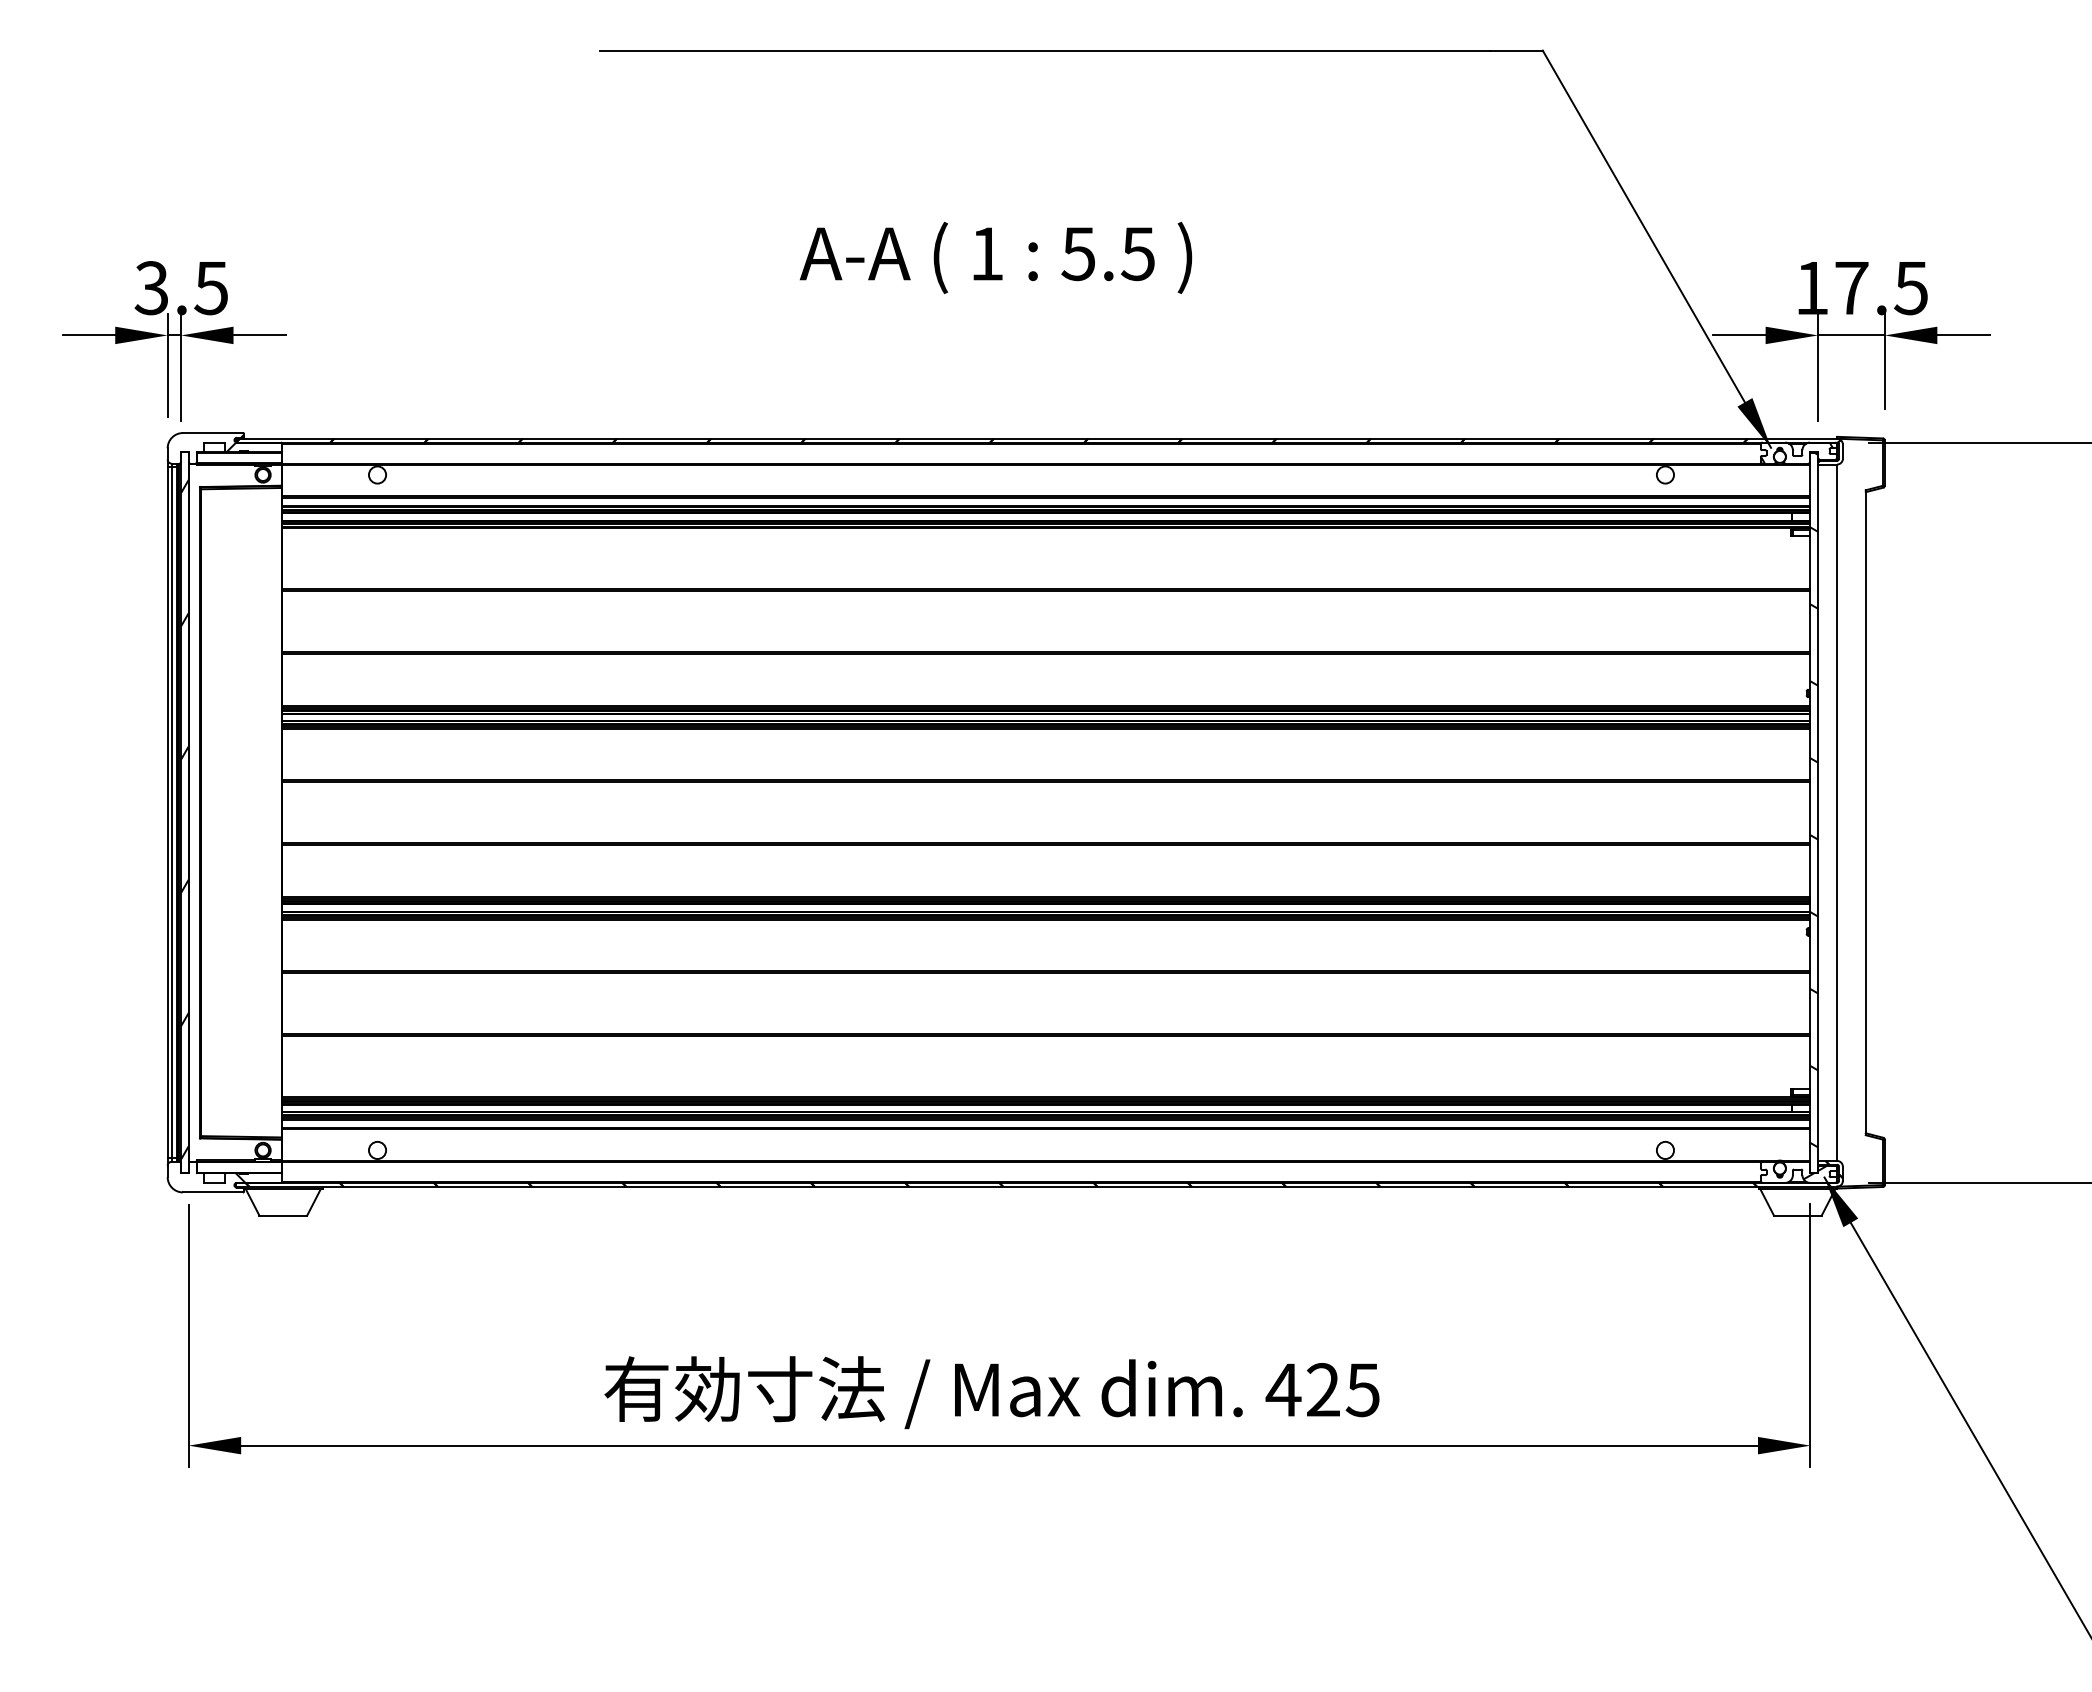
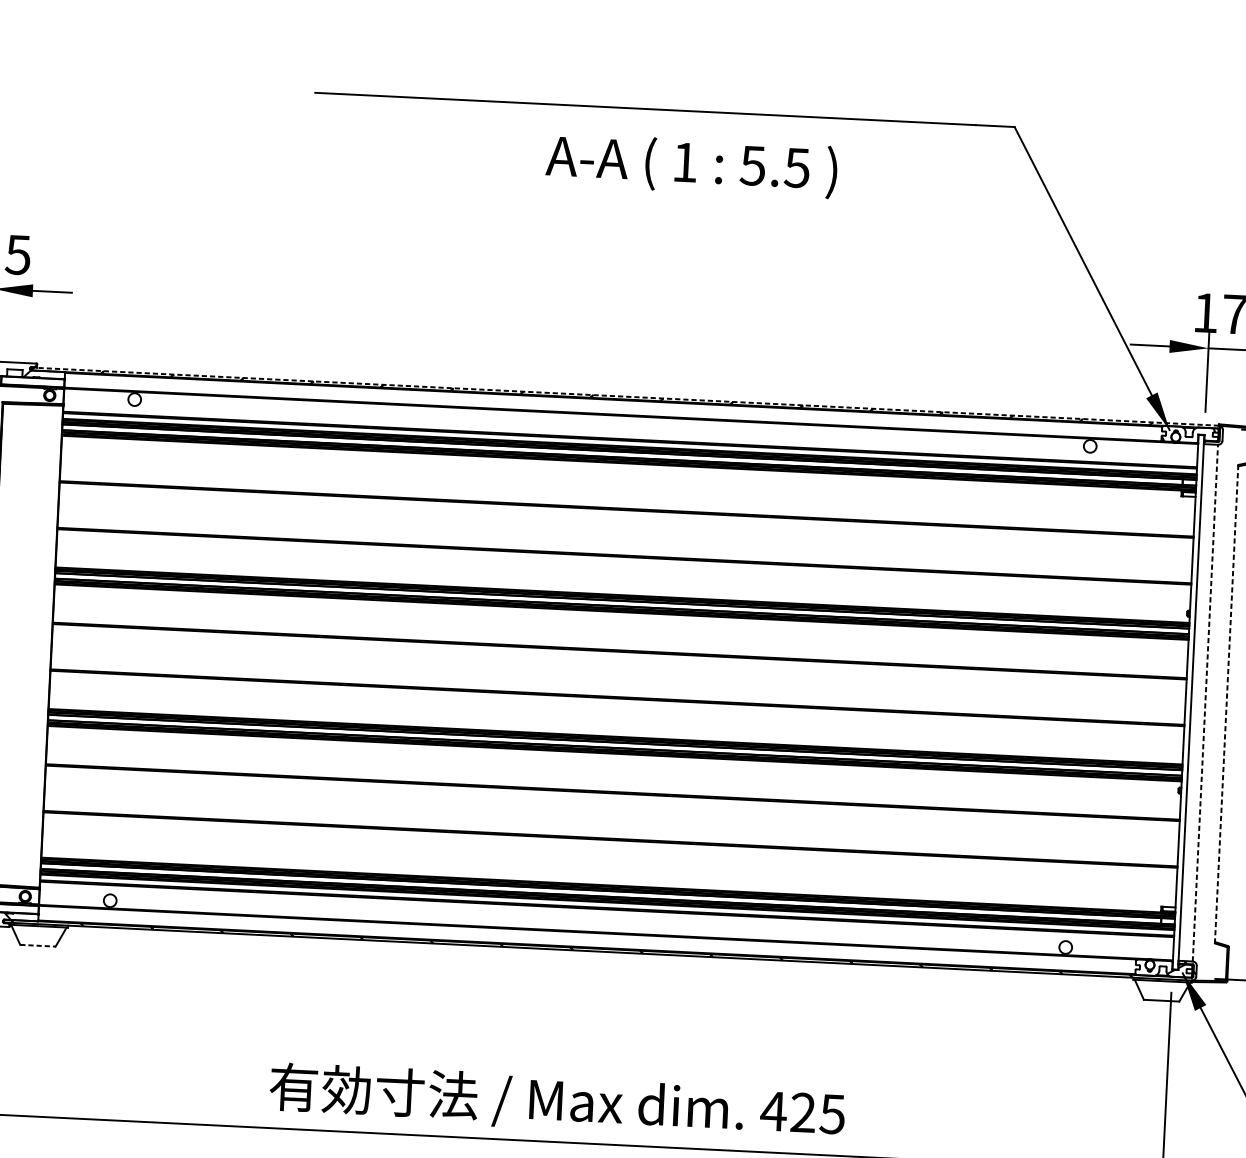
text: (995, 257) -> (691, 165), moved
line: (1036, 438) -> (624, 396), solid -> dashed
hatch: (1814, 799) -> (1189, 692), removed
line: (1837, 812) -> (1205, 703), solid -> dashed
line: (1865, 813) -> (1226, 704), solid -> dashed
line: (283, 1215) -> (38, 945), solid -> dashed

